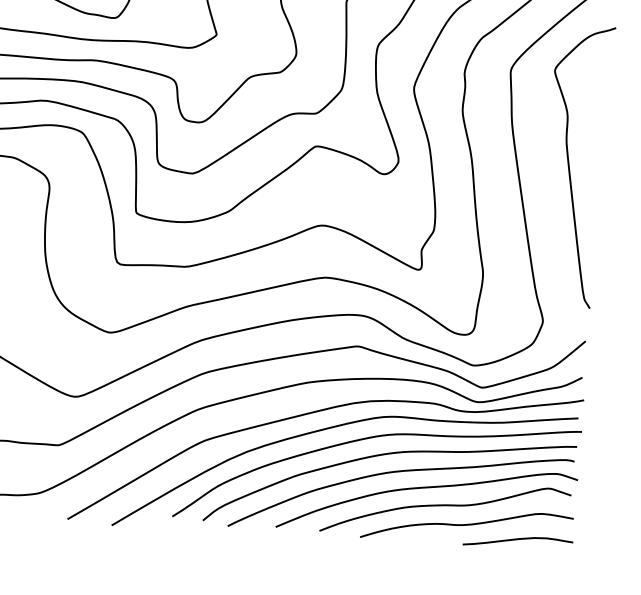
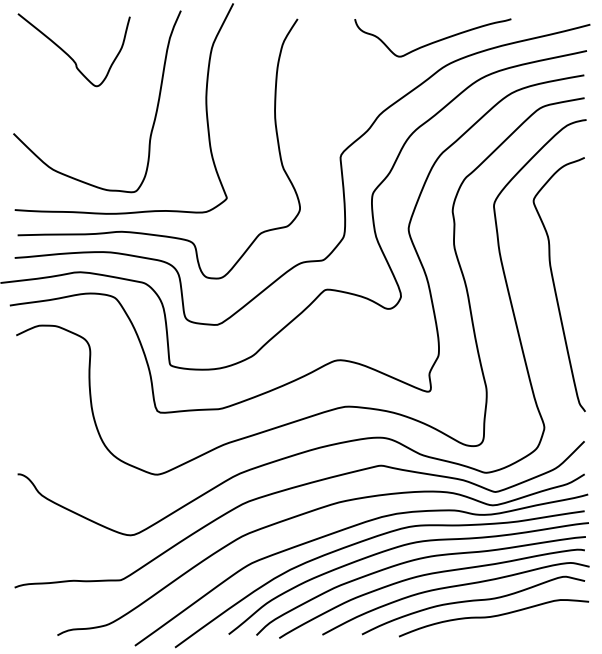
curve: (517, 539) -> (540, 625), removed

